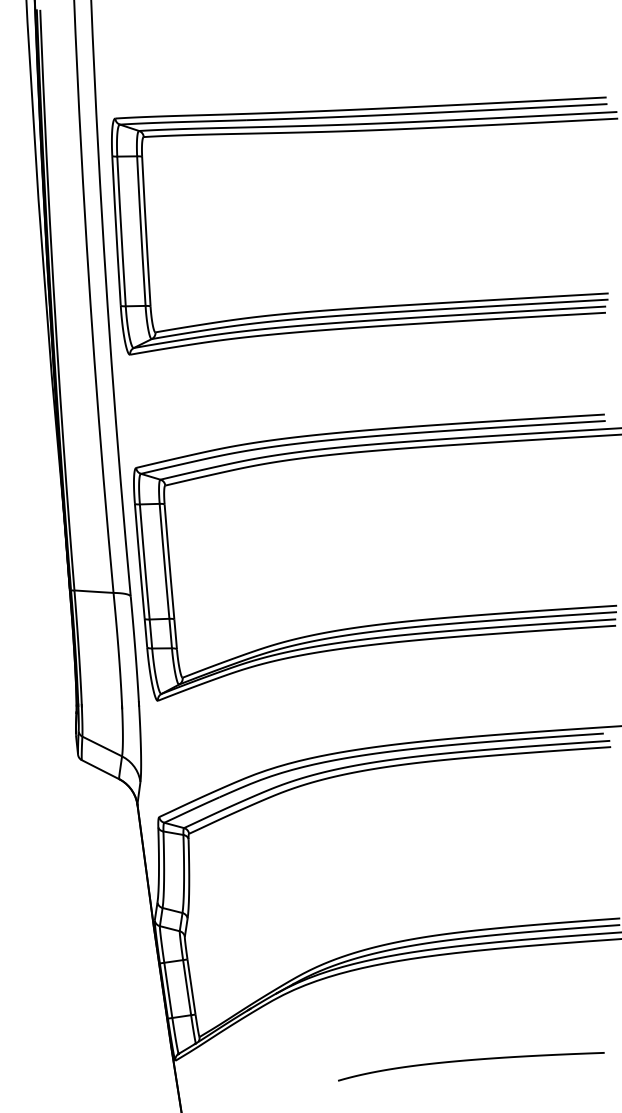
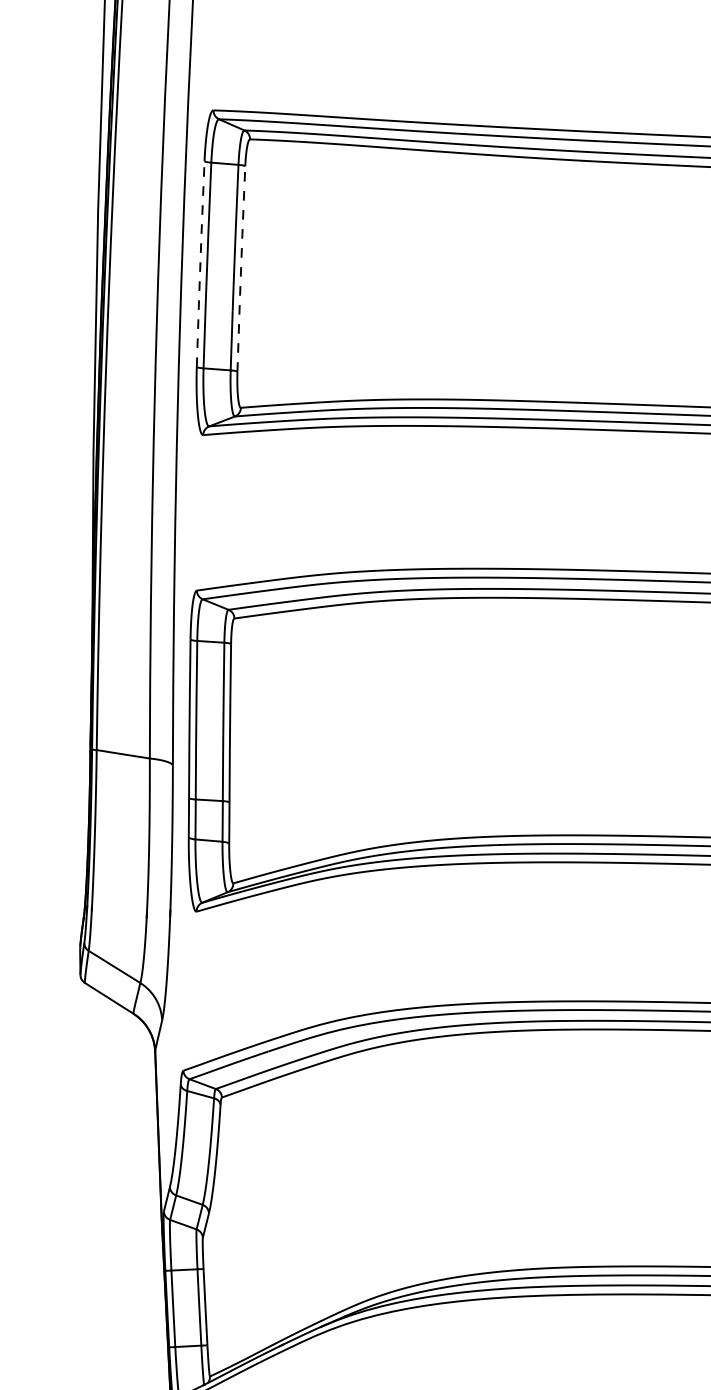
line: (116, 230) -> (200, 263), solid -> dashed
line: (146, 231) -> (241, 268), solid -> dashed

